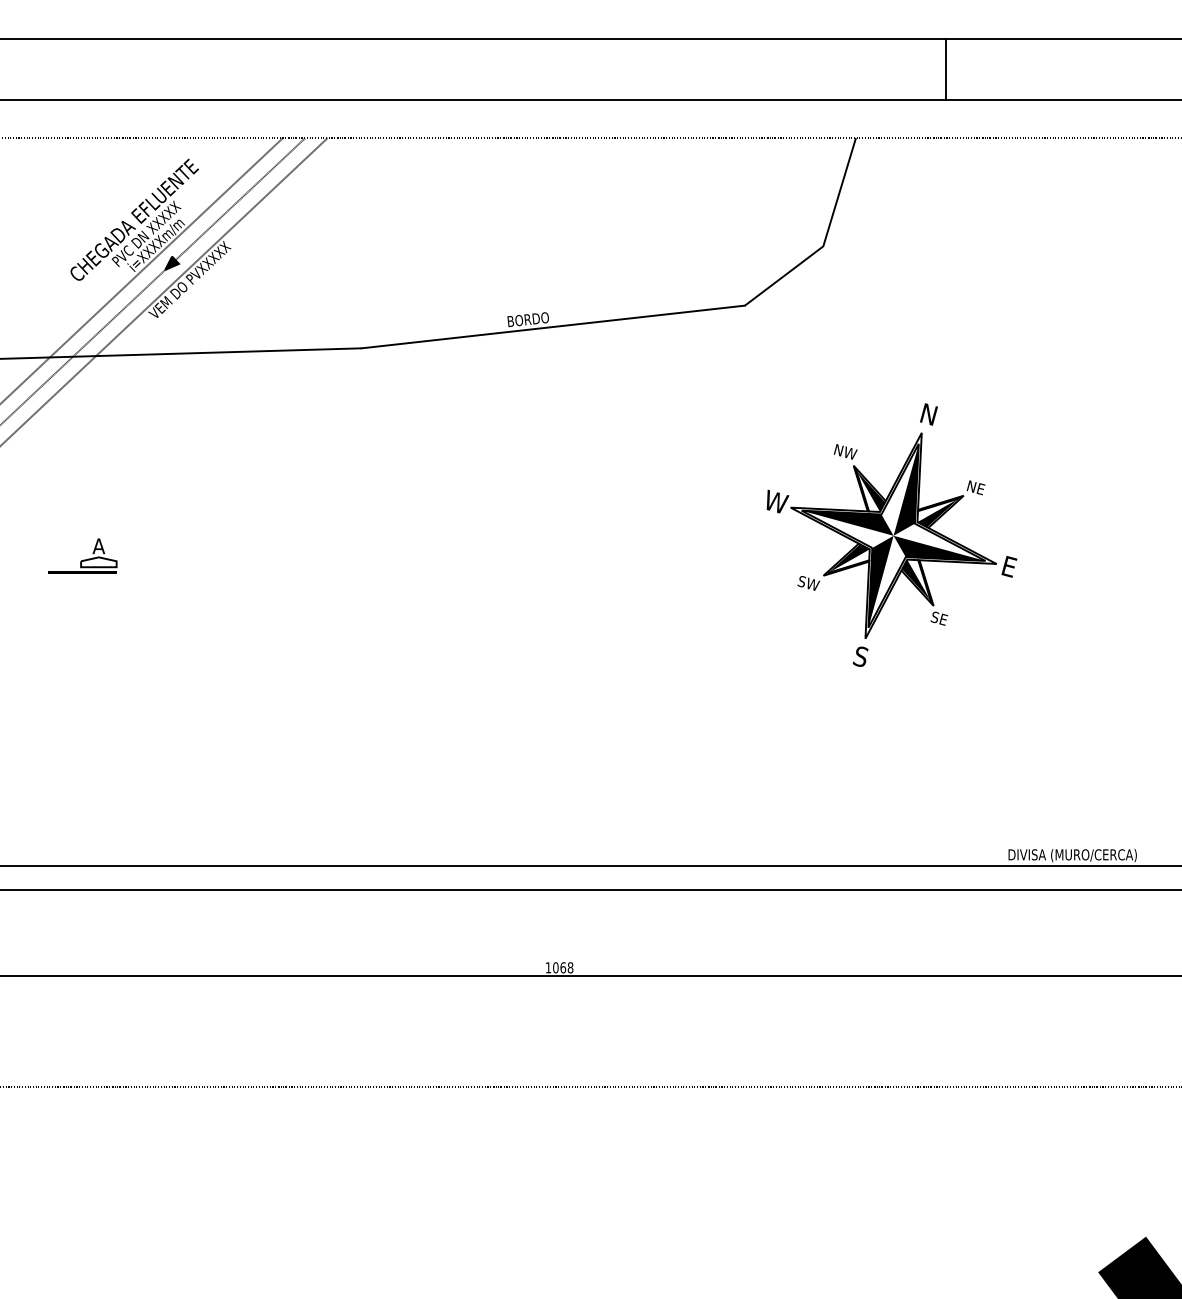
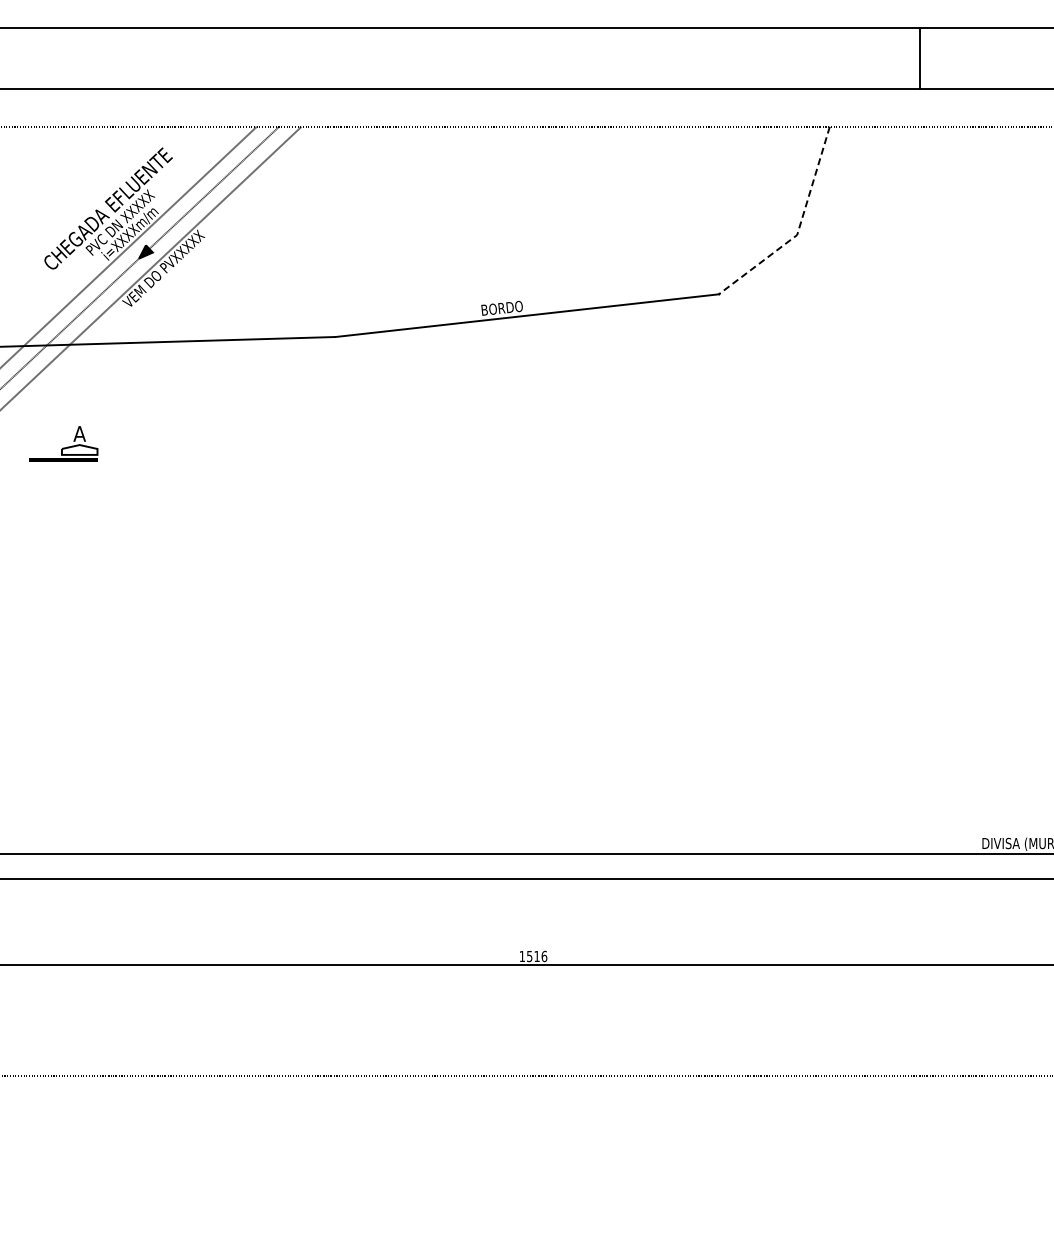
line: (825, 240) -> (799, 229), solid -> dashed
part: (891, 534) -> (865, 523), removed
part: (82, 555) -> (63, 443), moved
text: (563, 967) -> (537, 956), 1068 -> 1516

